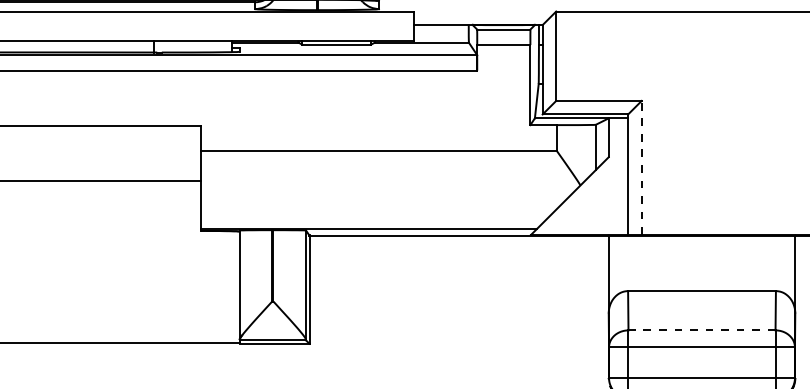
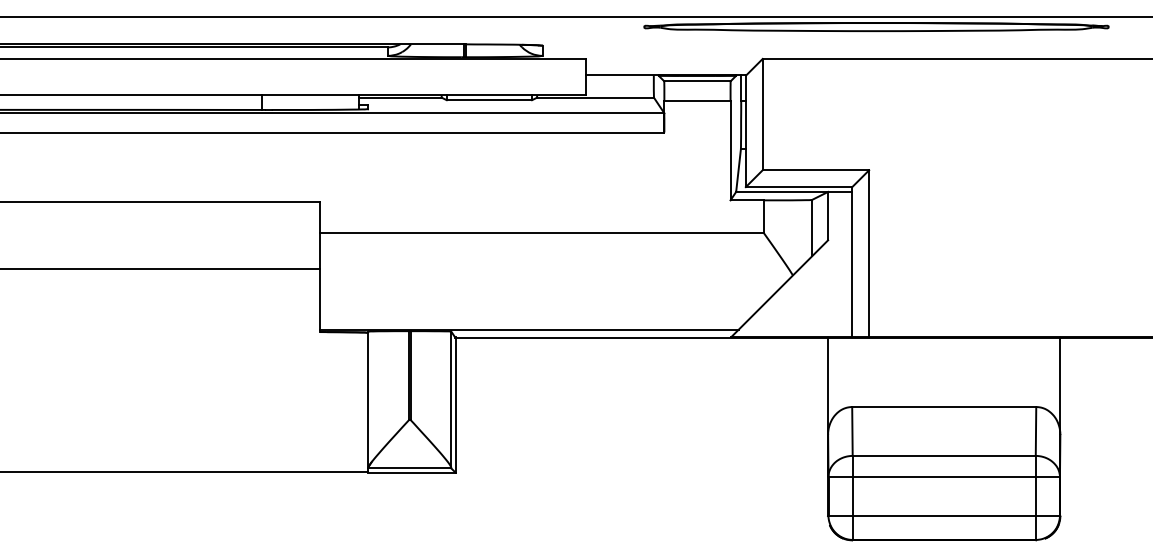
line: (641, 167) -> (869, 253), dashed -> solid
line: (702, 330) -> (944, 455), dashed -> solid

